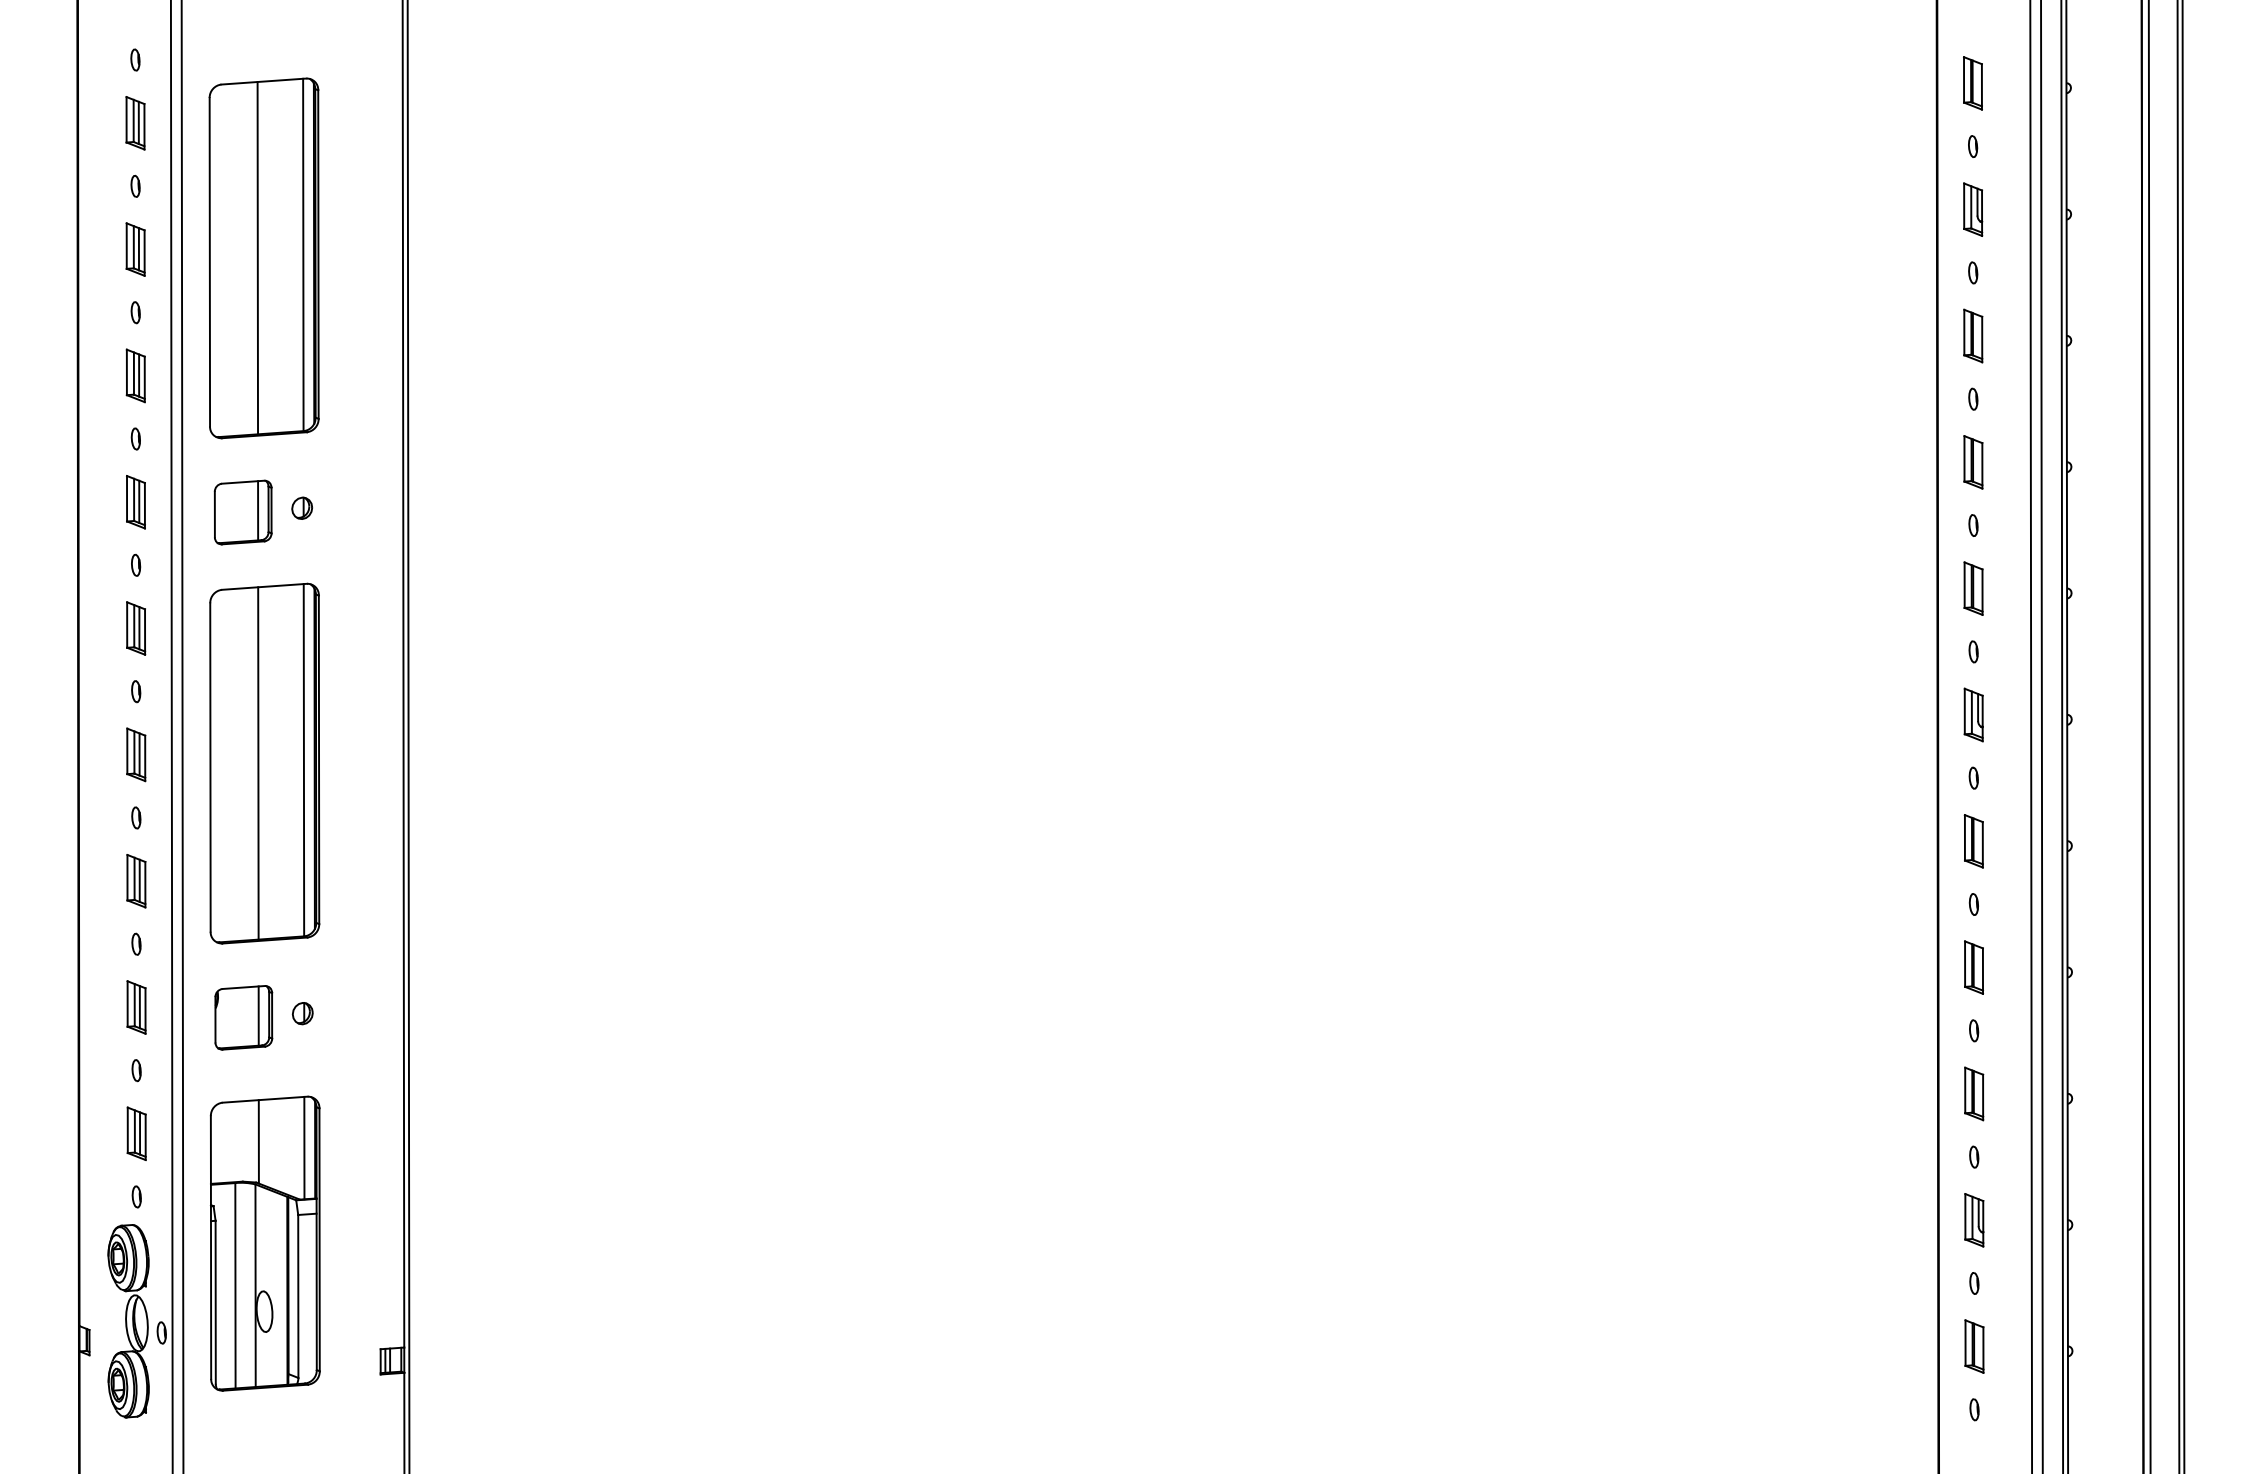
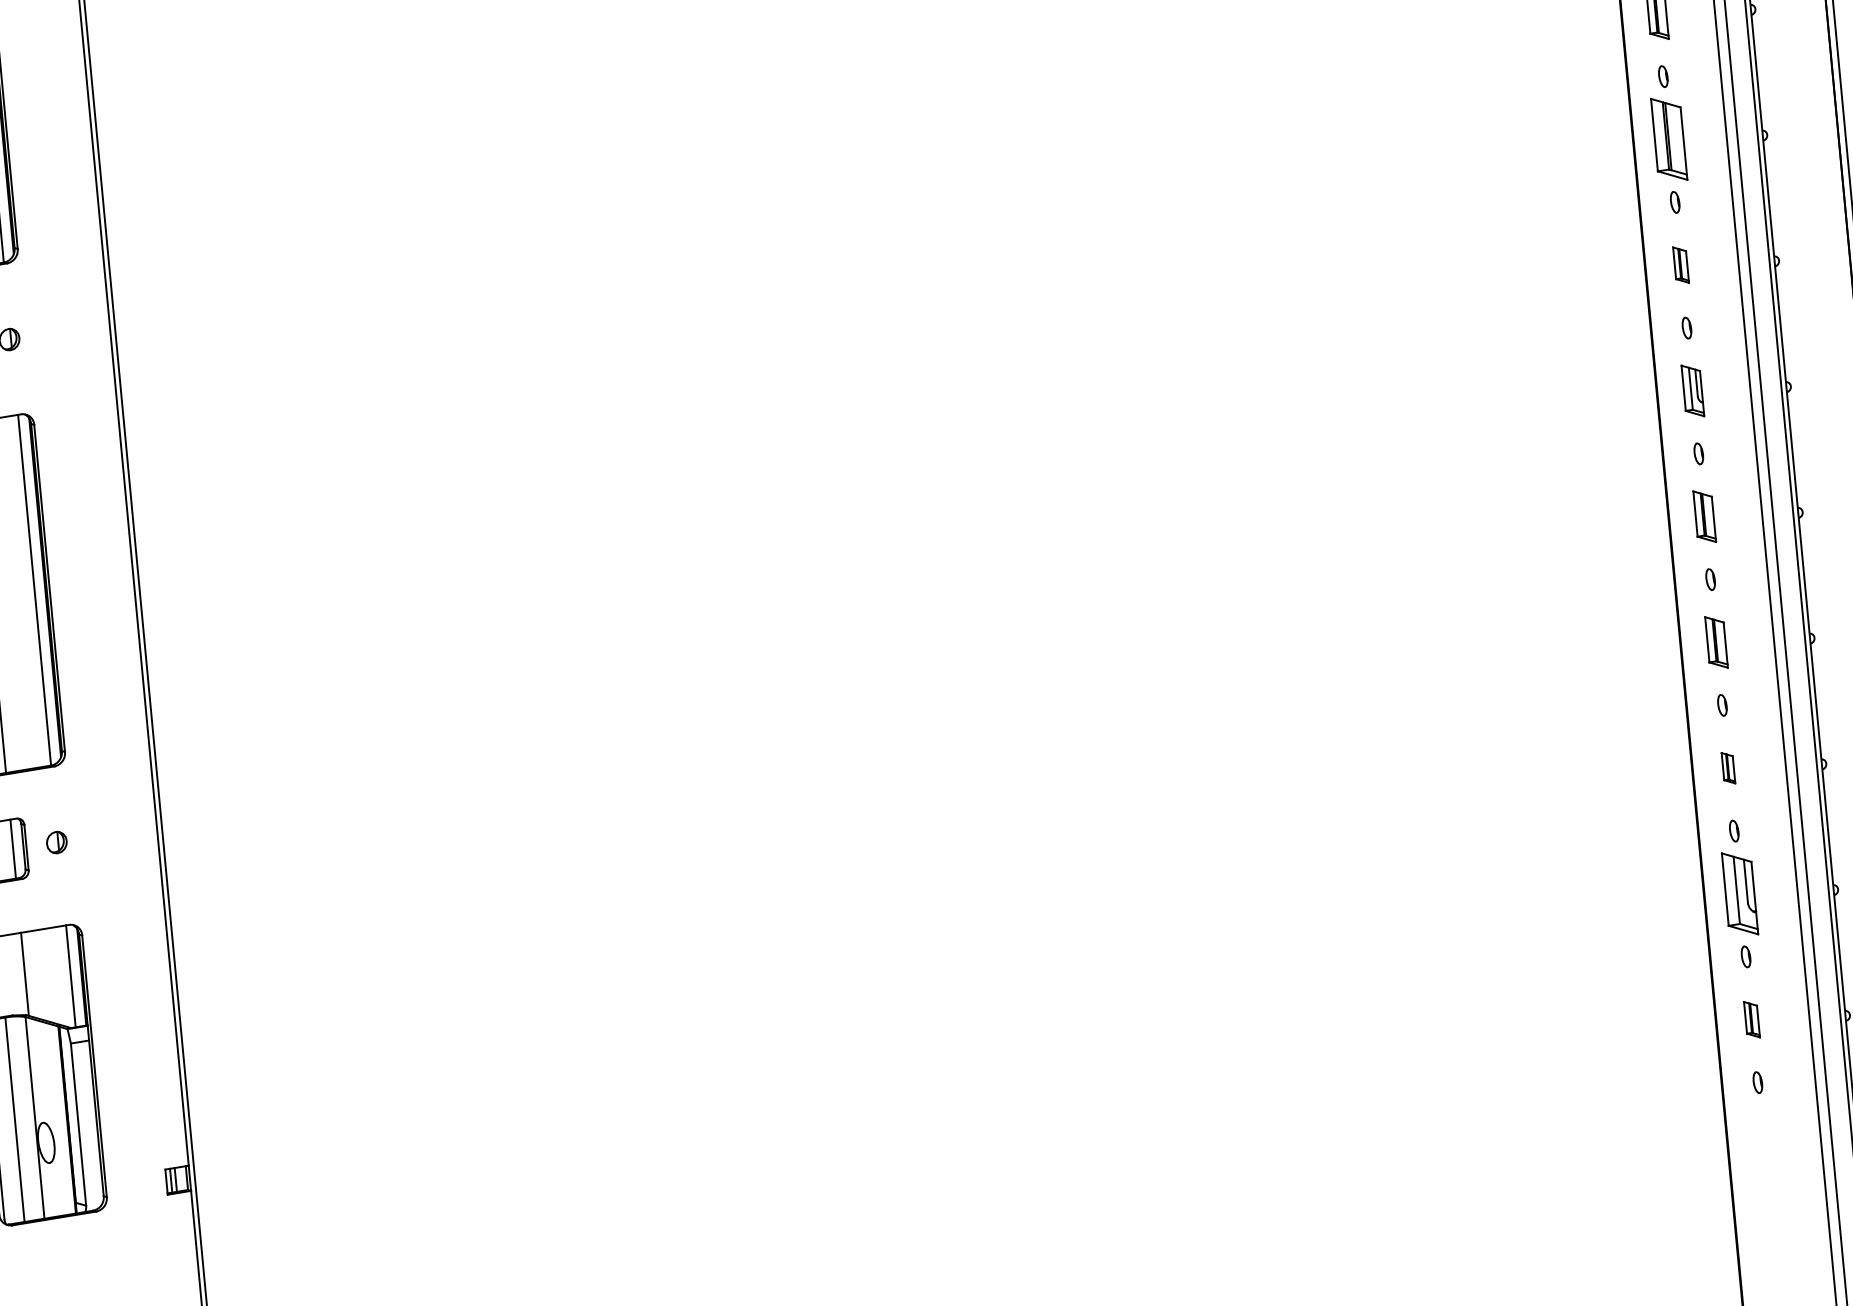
part: (1973, 462) -> (1669, 139), size x1.6
part: (1973, 588) -> (1681, 265), size x0.7
part: (1974, 1093) -> (1728, 767), size x0.6
part: (1974, 1220) -> (1740, 894), size x1.6
part: (1974, 1346) -> (1752, 1019), size x0.7

